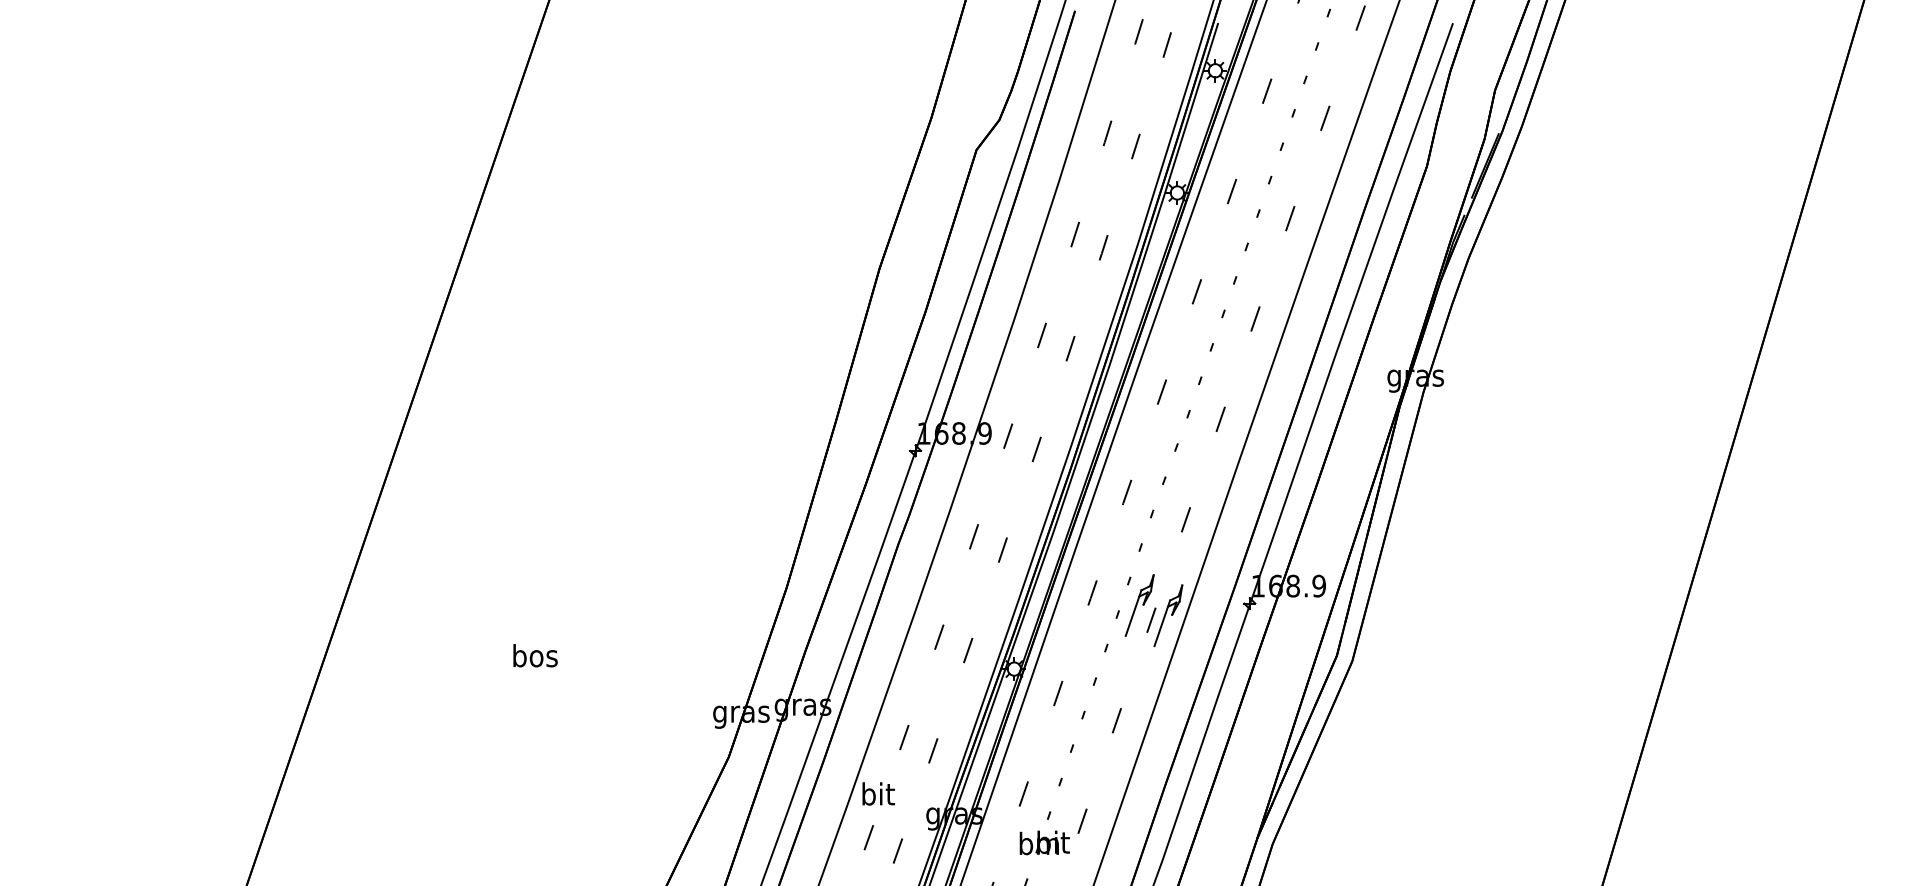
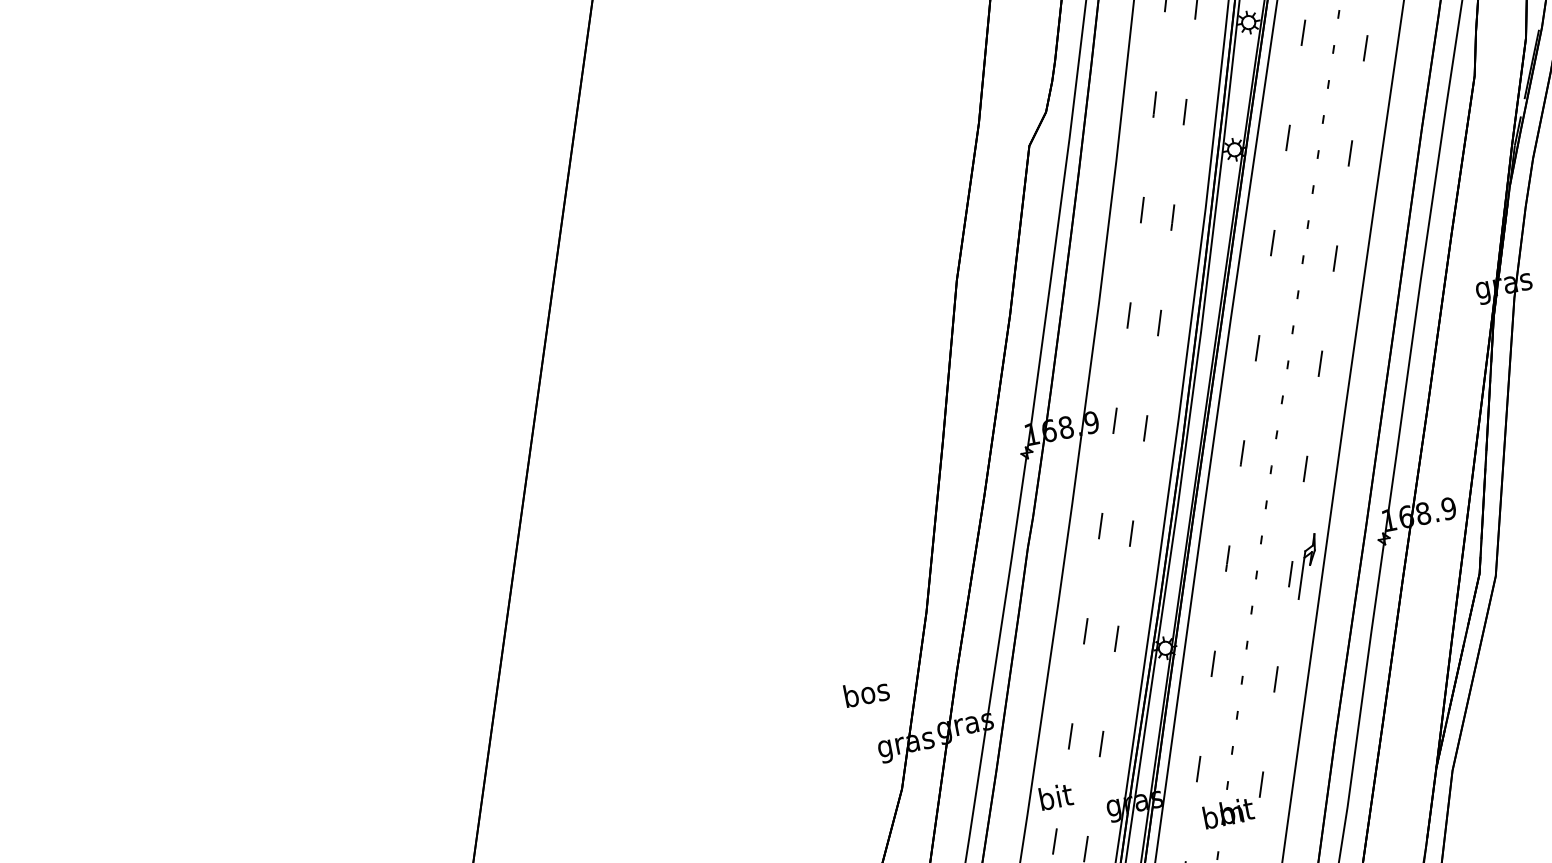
part: (1139, 605) -> (1276, 561), removed
text: (535, 655) -> (866, 692), moved

